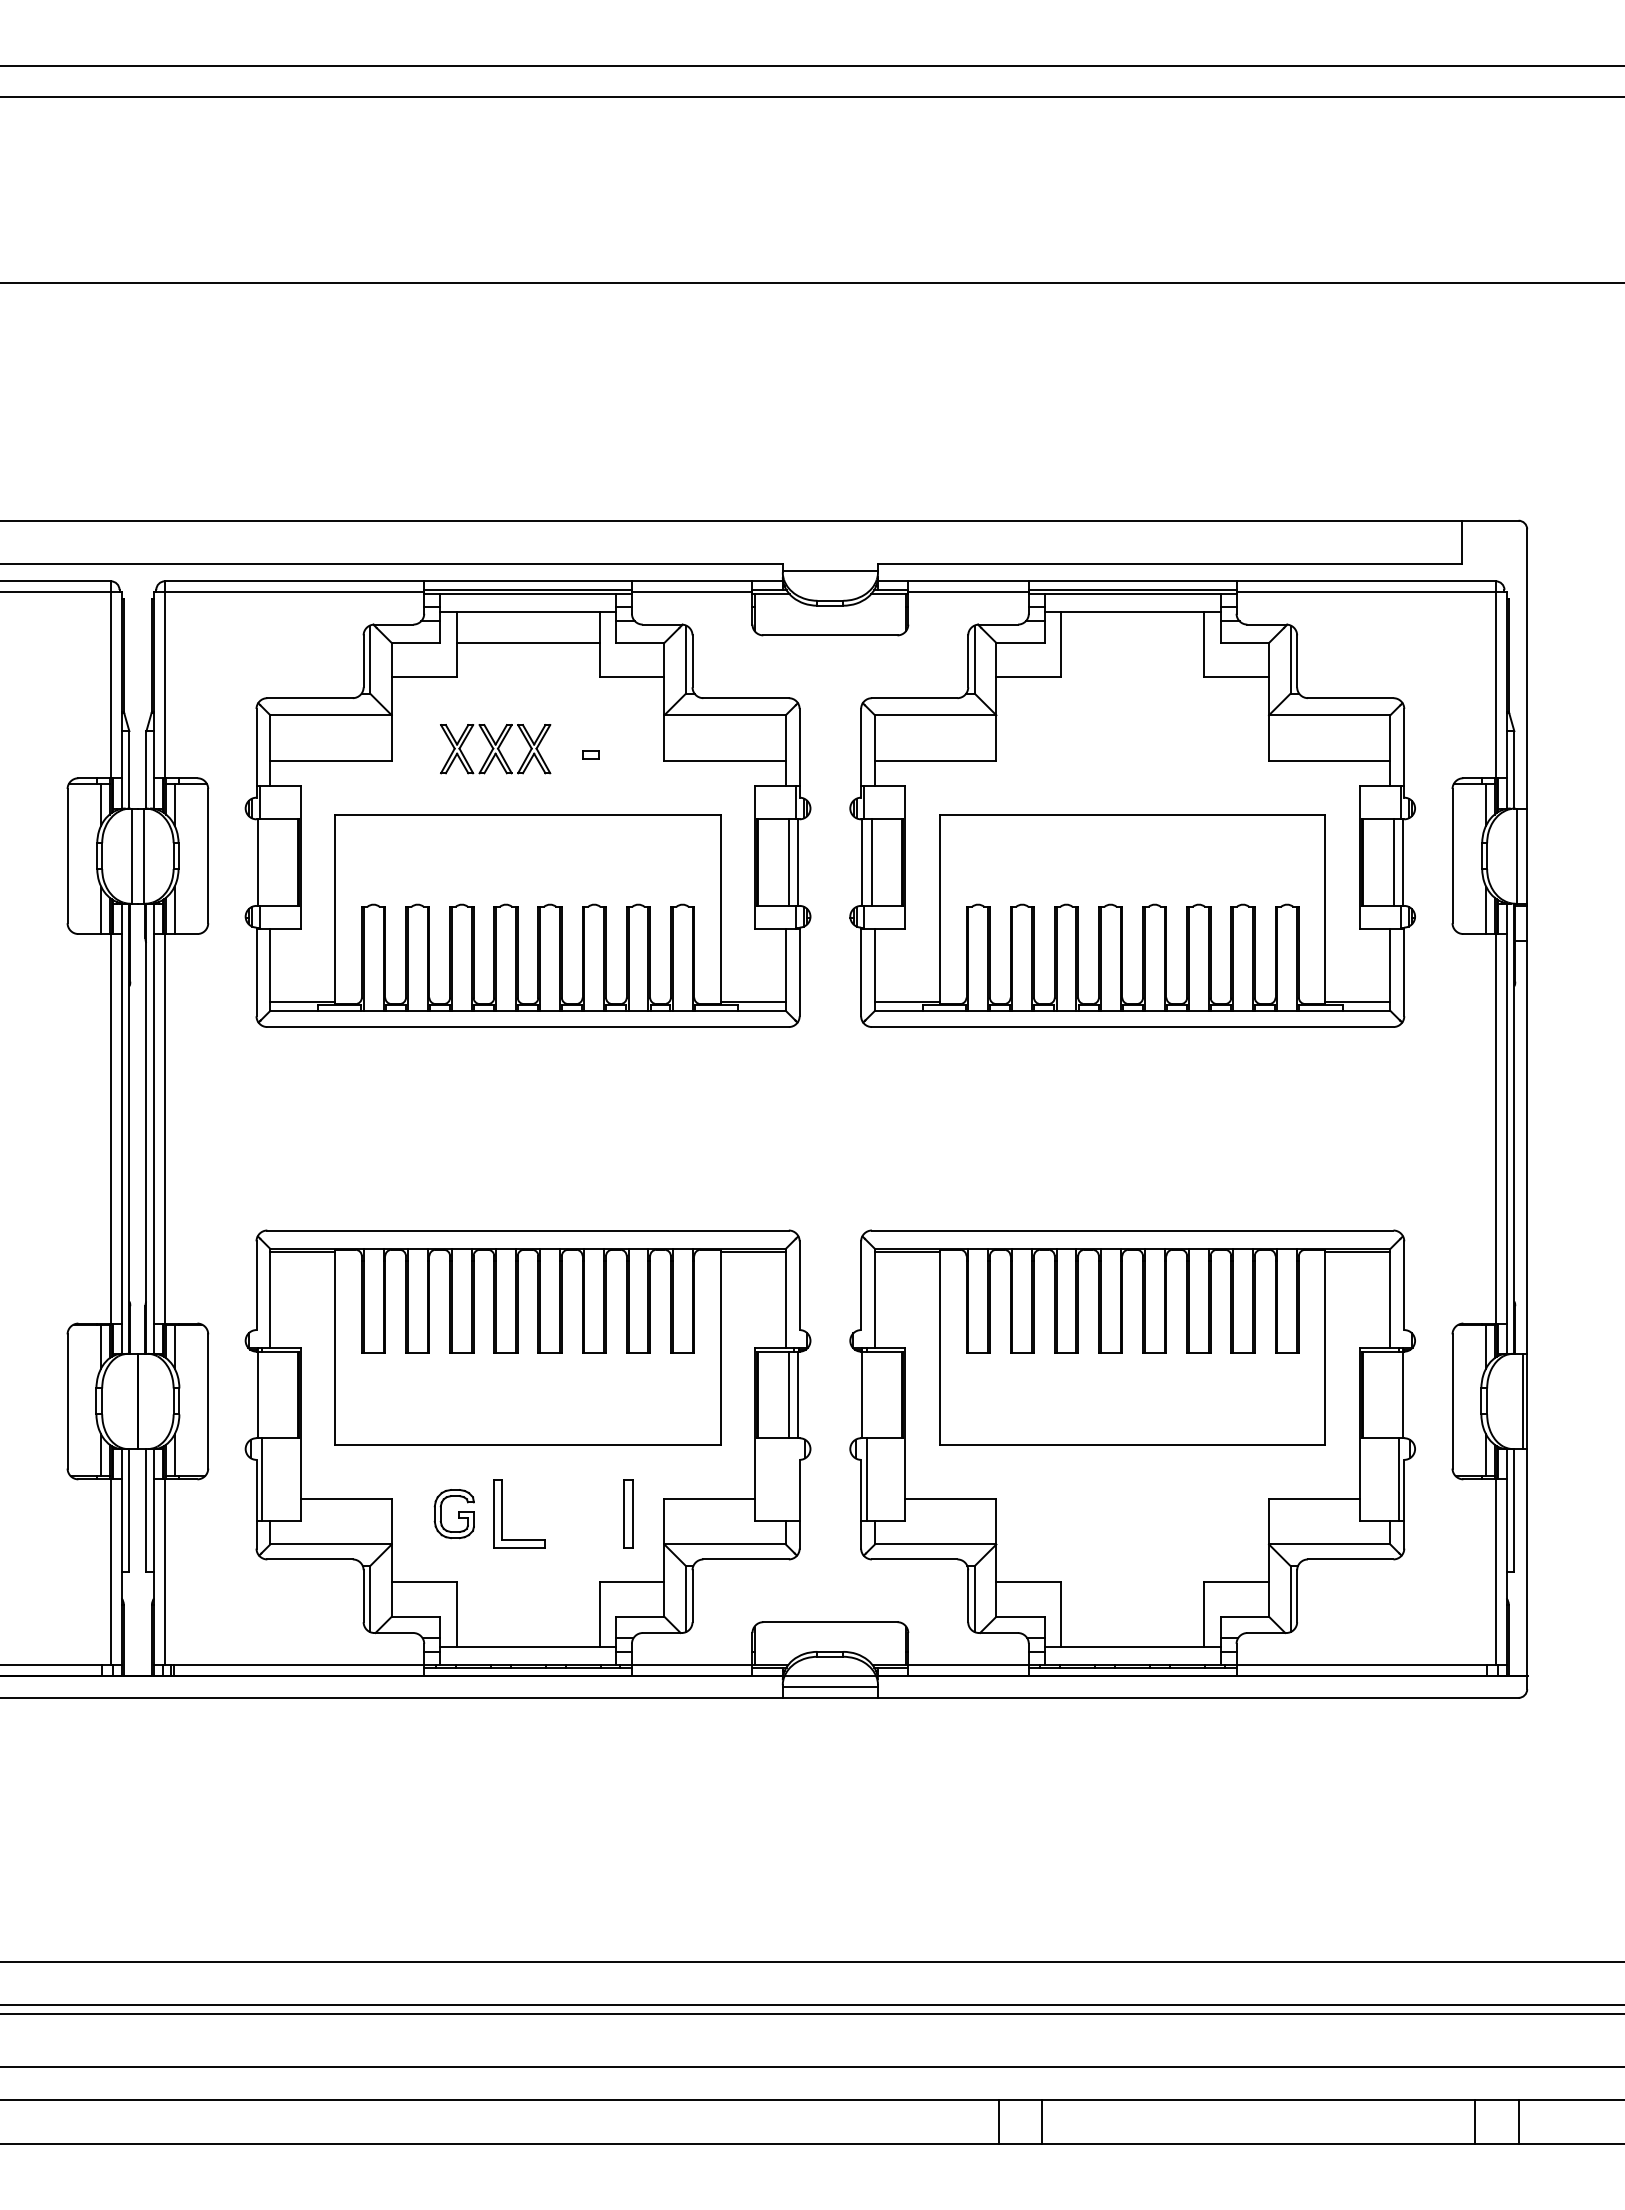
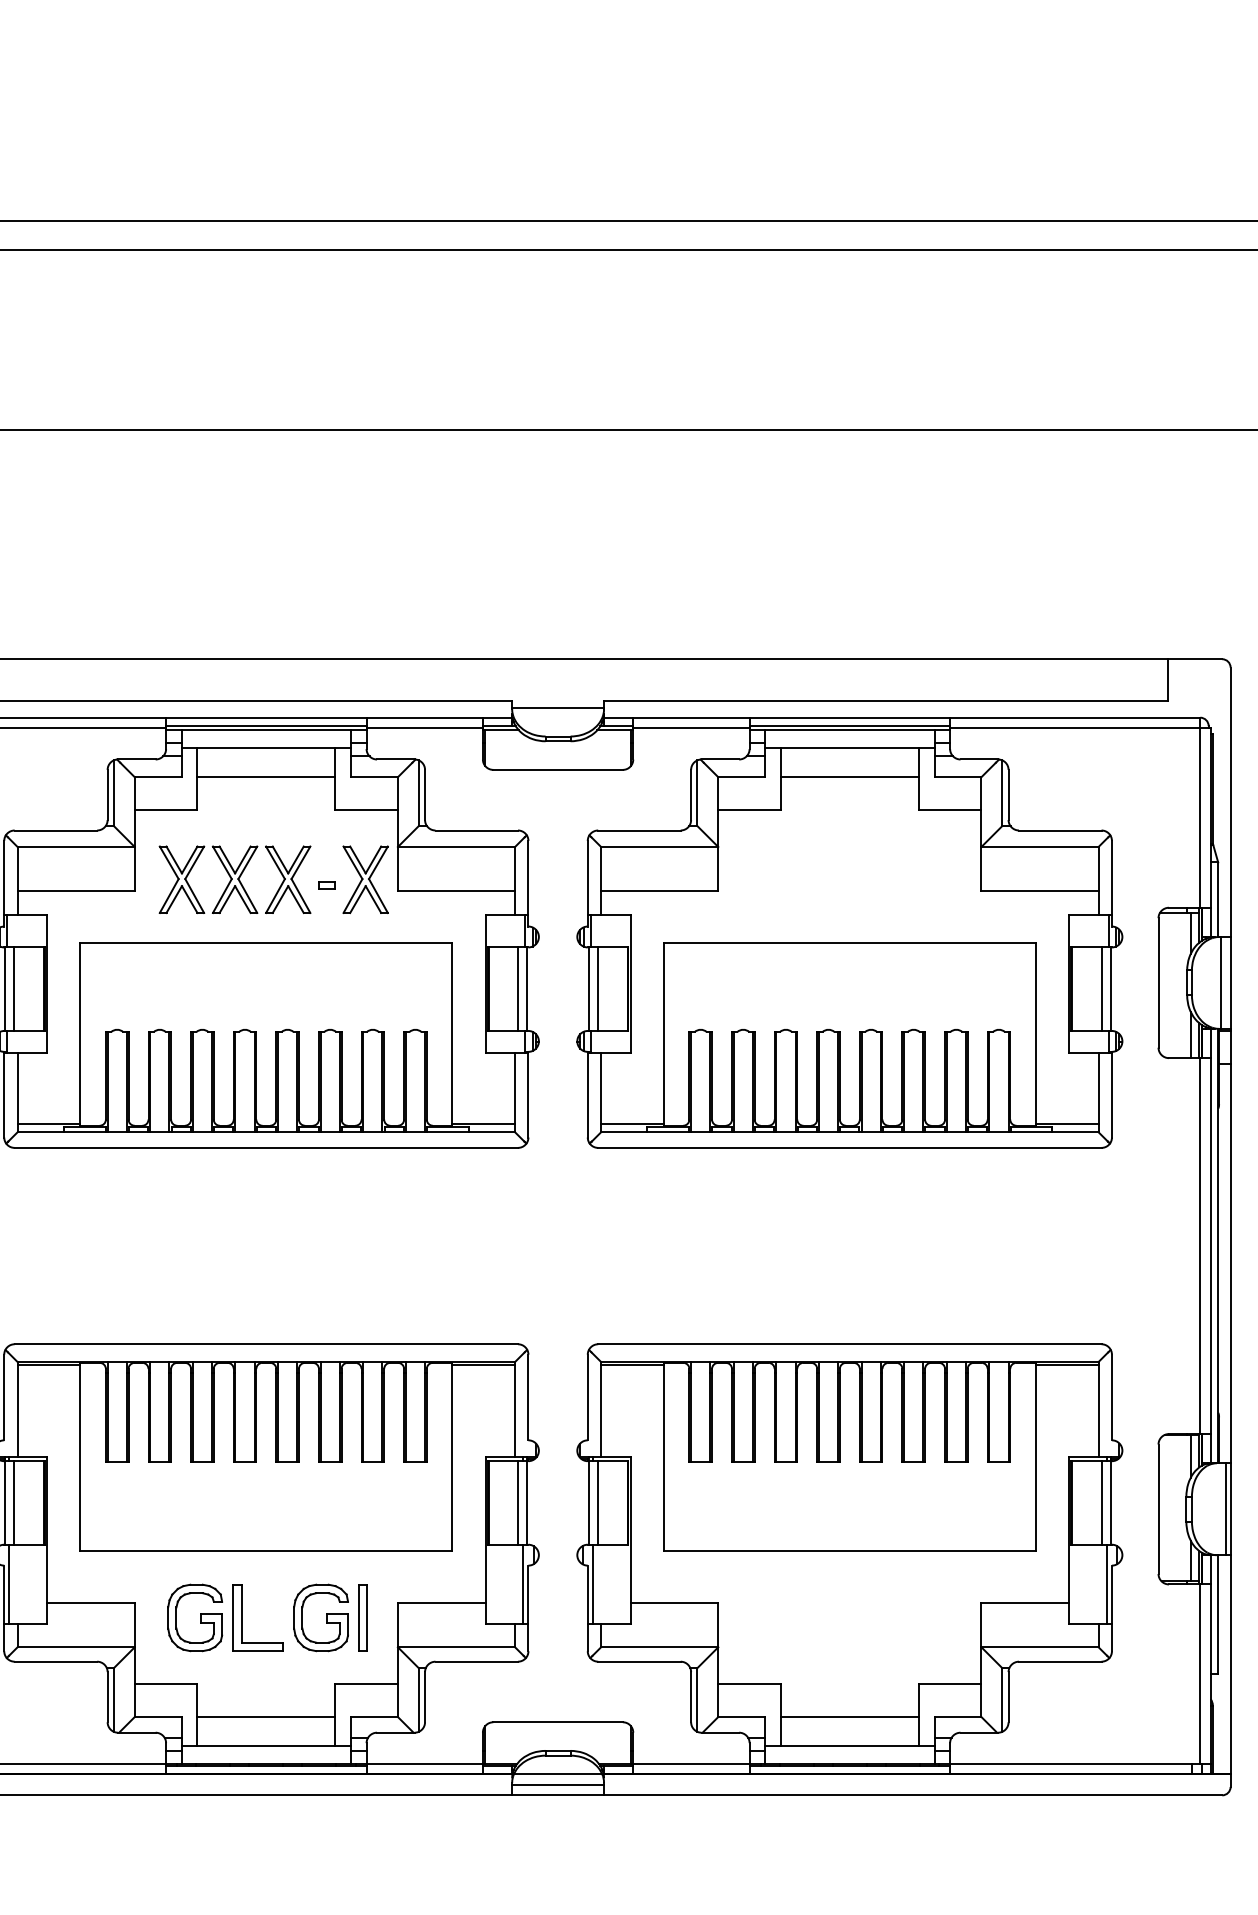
line: (1132, 642) -> (849, 776), added
part: (495, 748) -> (234, 879), size x1.43
part: (631, 748) -> (366, 879), added
line: (267, 862) -> (14, 989), added
line: (267, 1394) -> (14, 1502), added
line: (871, 1394) -> (597, 1502), added
line: (1393, 1394) -> (1101, 1502), added
line: (794, 1479) -> (523, 1584), added
part: (454, 1513) -> (195, 1617), size x1.43
part: (584, 1513) -> (320, 1617), added
line: (527, 1616) -> (265, 1716), added
line: (1132, 1616) -> (849, 1716), added

